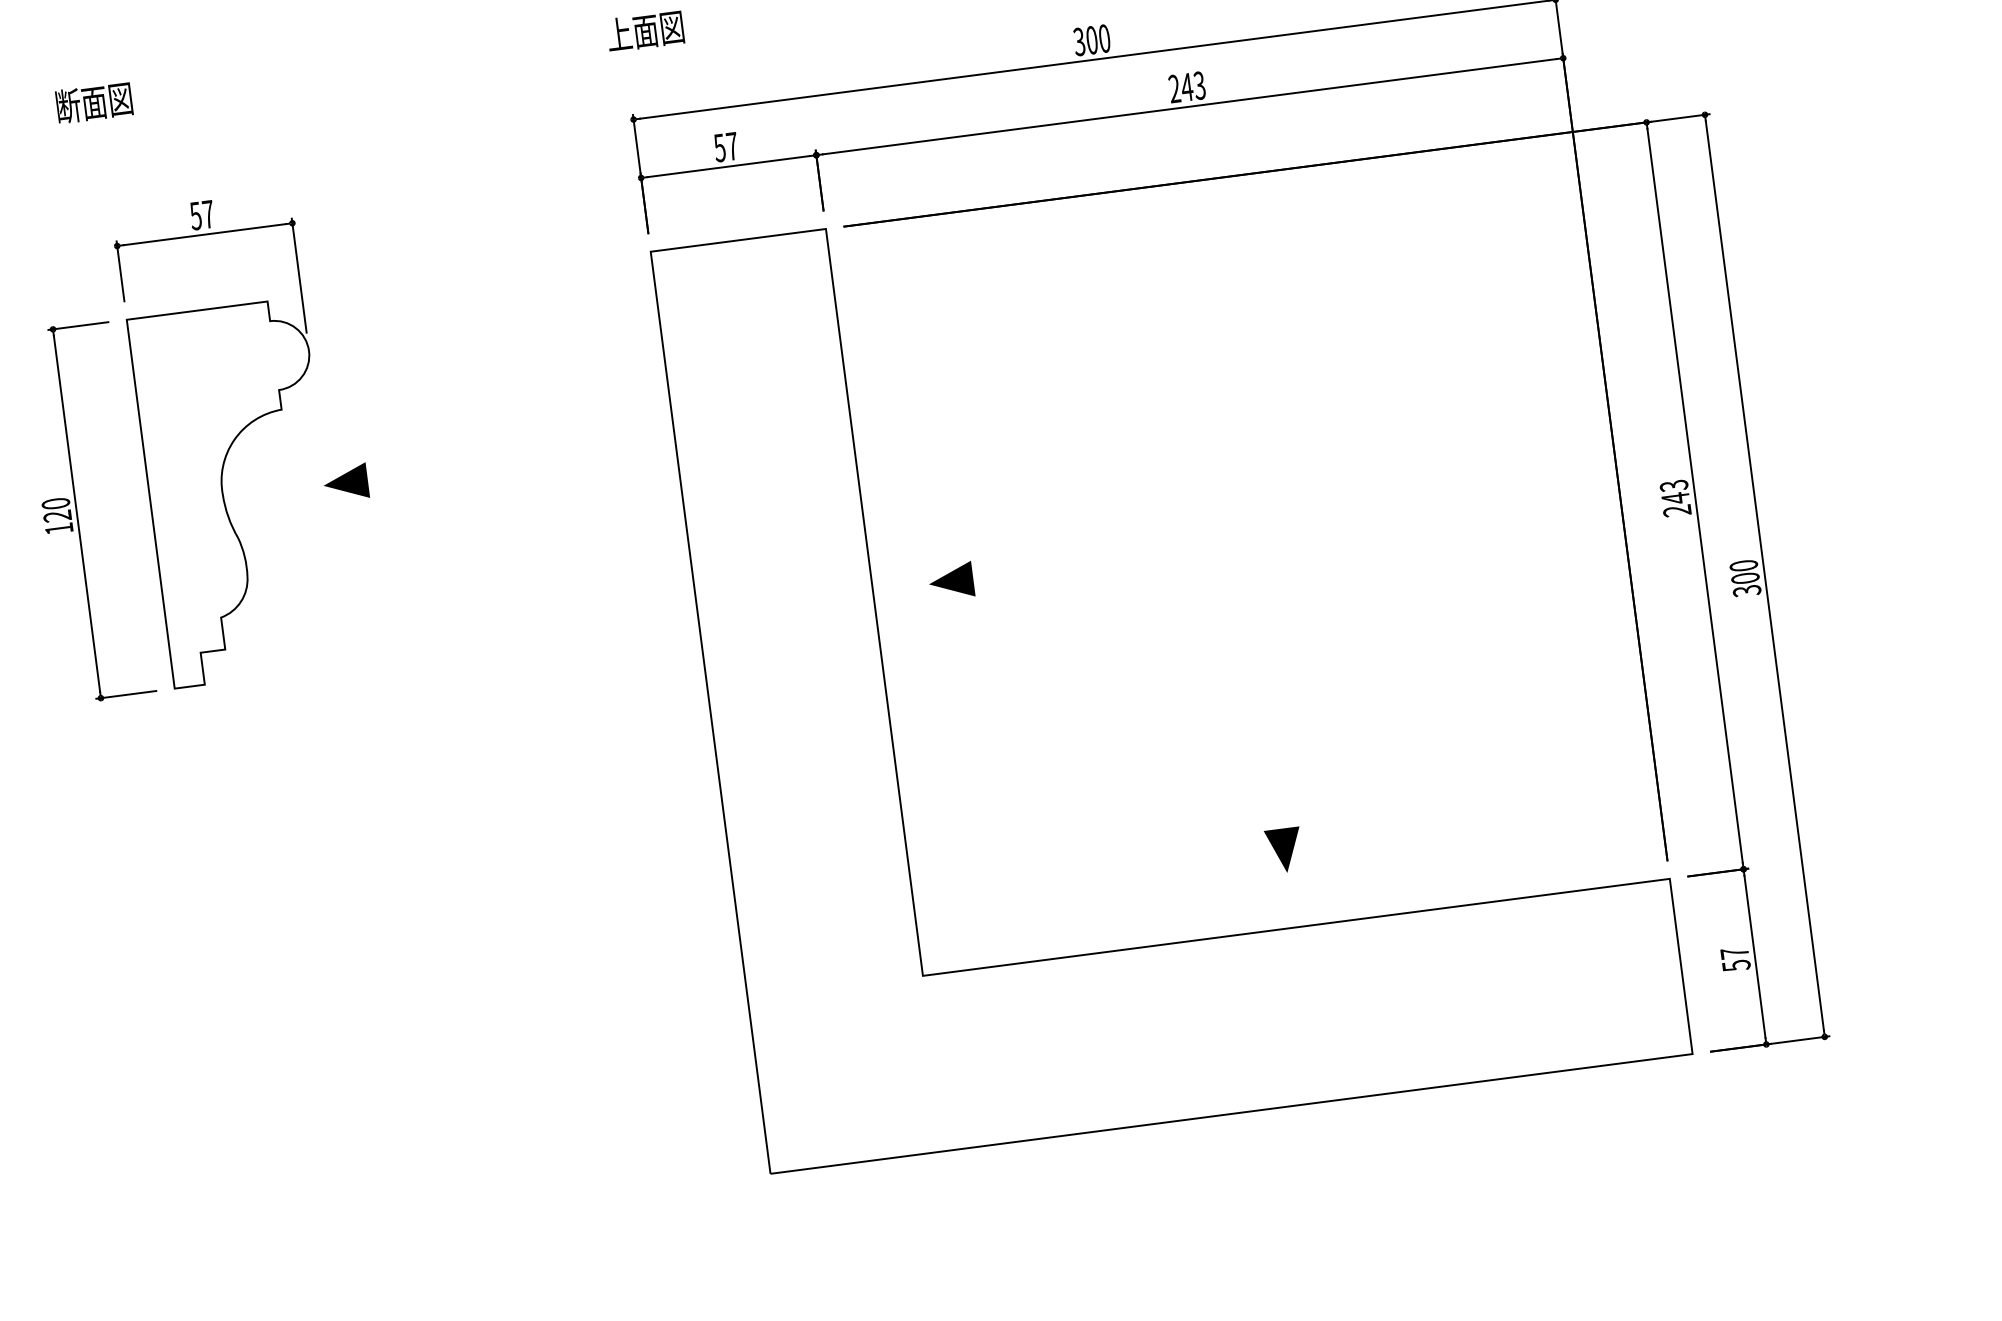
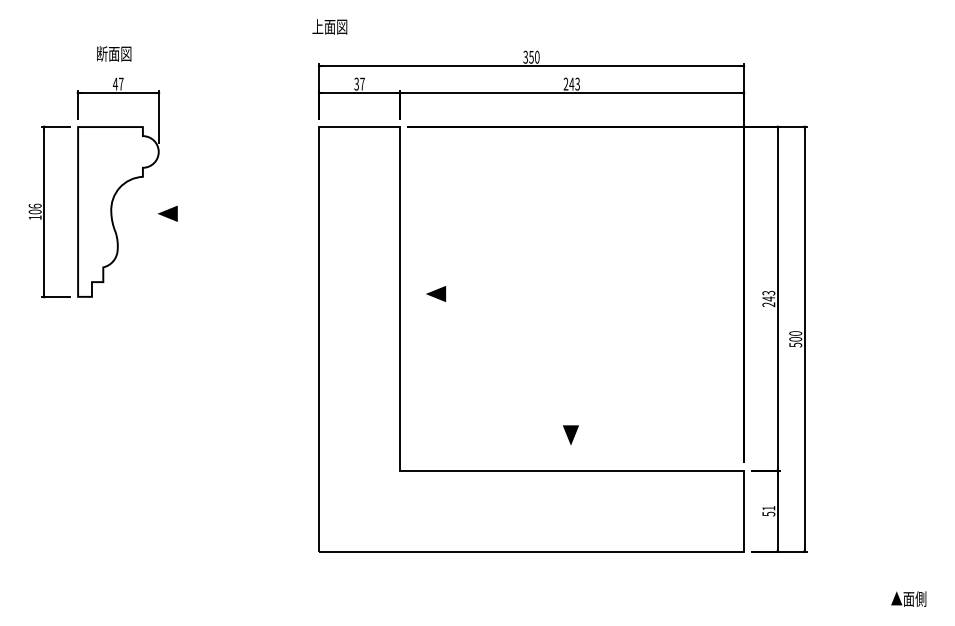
text: (1091, 38) -> (531, 56), 300 -> 350
text: (94, 101) -> (114, 53), moved
text: (719, 146) -> (356, 83), 57 -> 37
text: (195, 214) -> (115, 83), 57 -> 47
text: (55, 508) -> (34, 208), 120 -> 106
text: (1746, 589) -> (795, 344), 300 -> 500
text: (1734, 953) -> (768, 508), 57 -> 51

